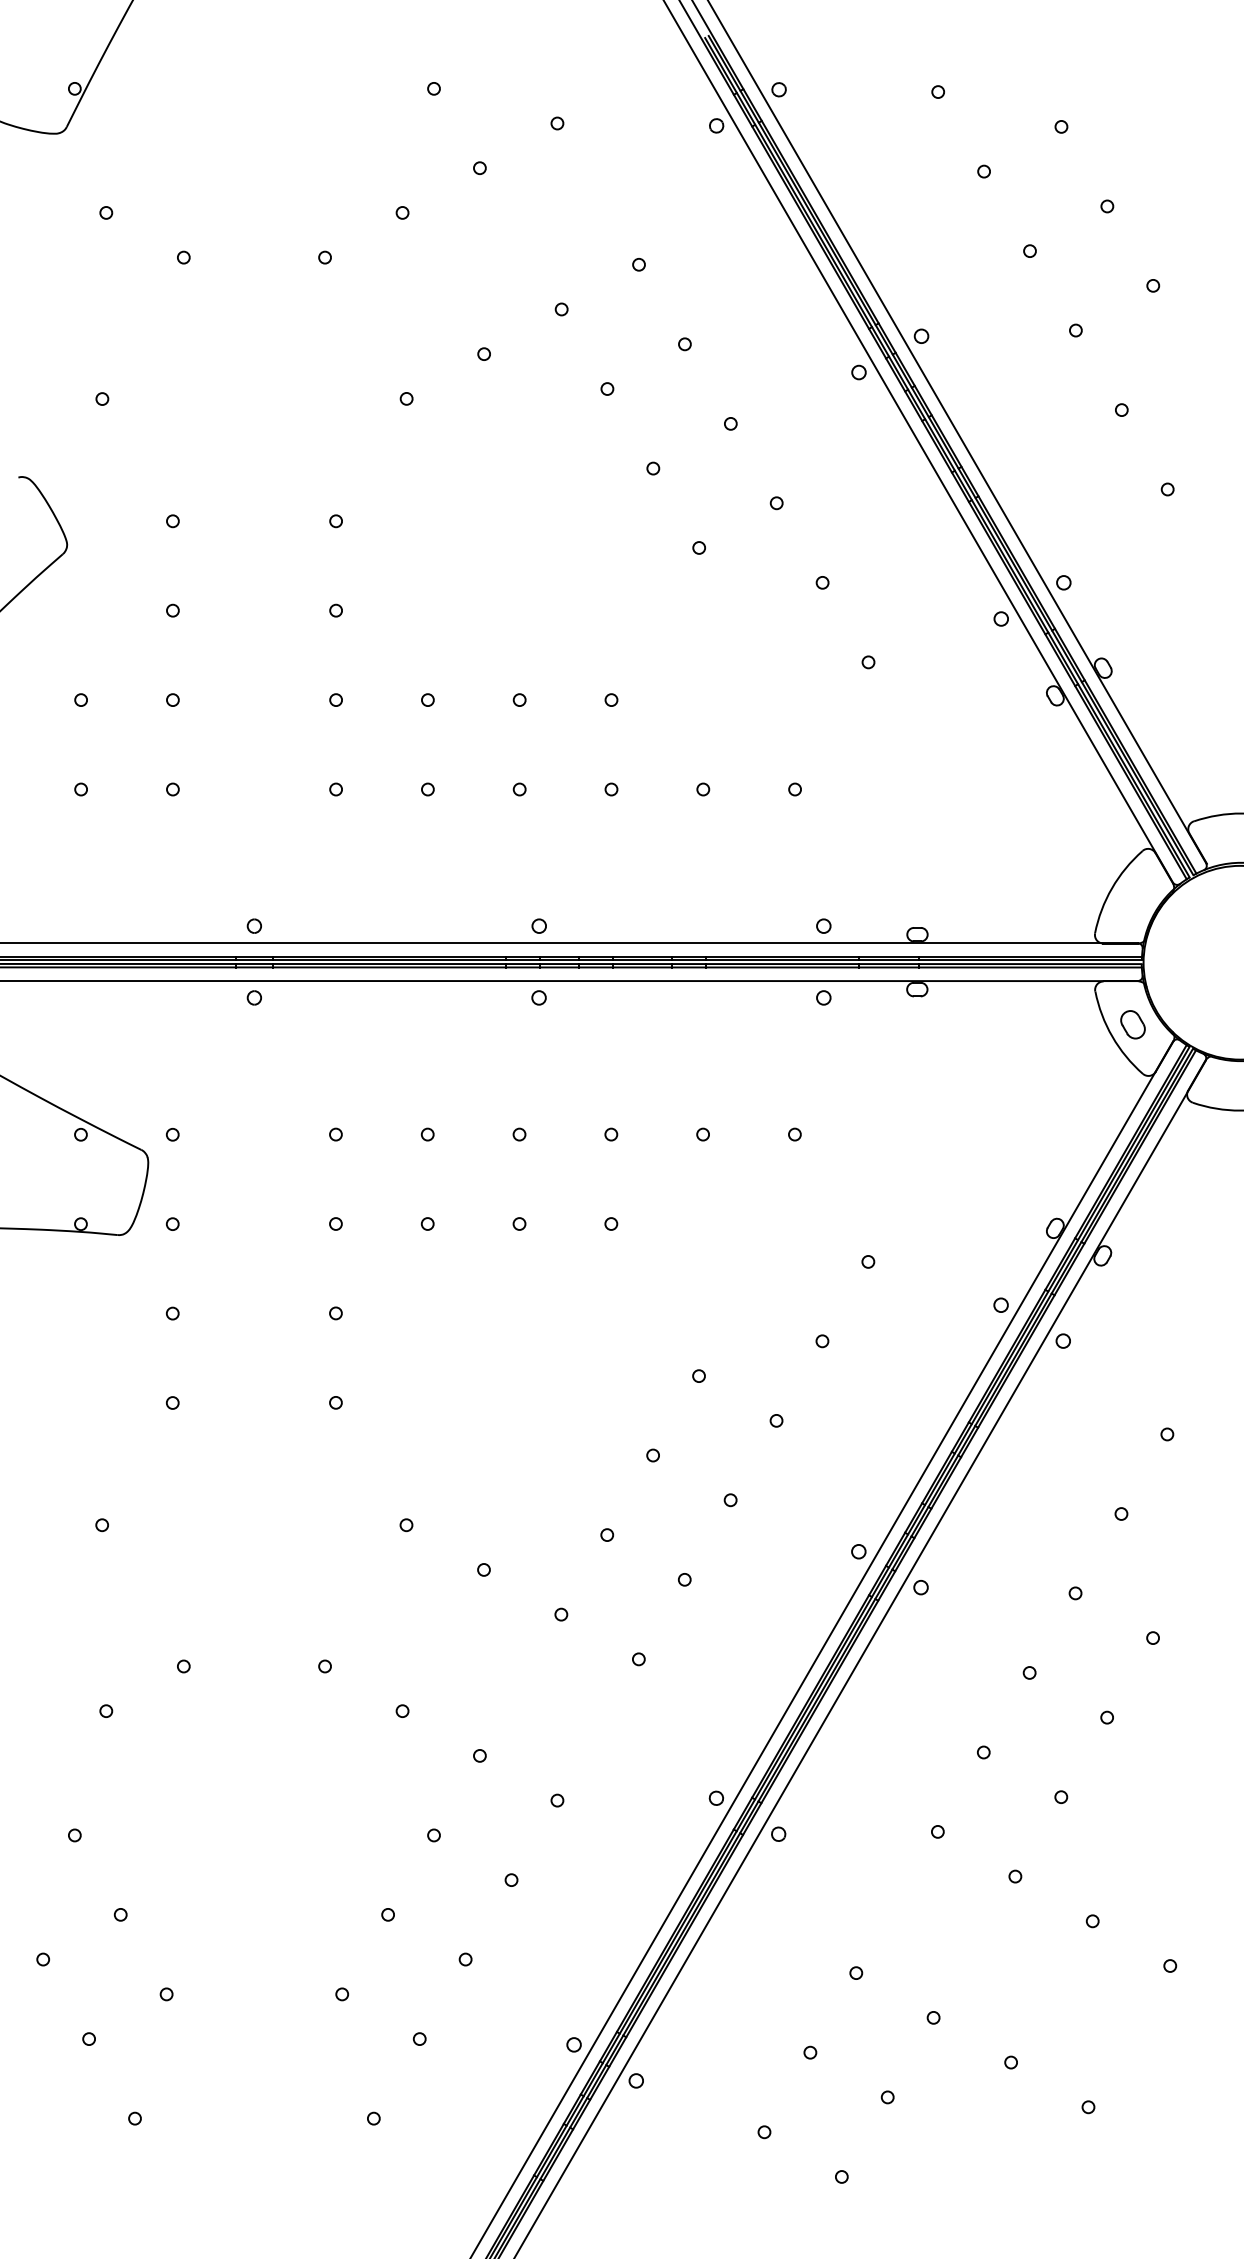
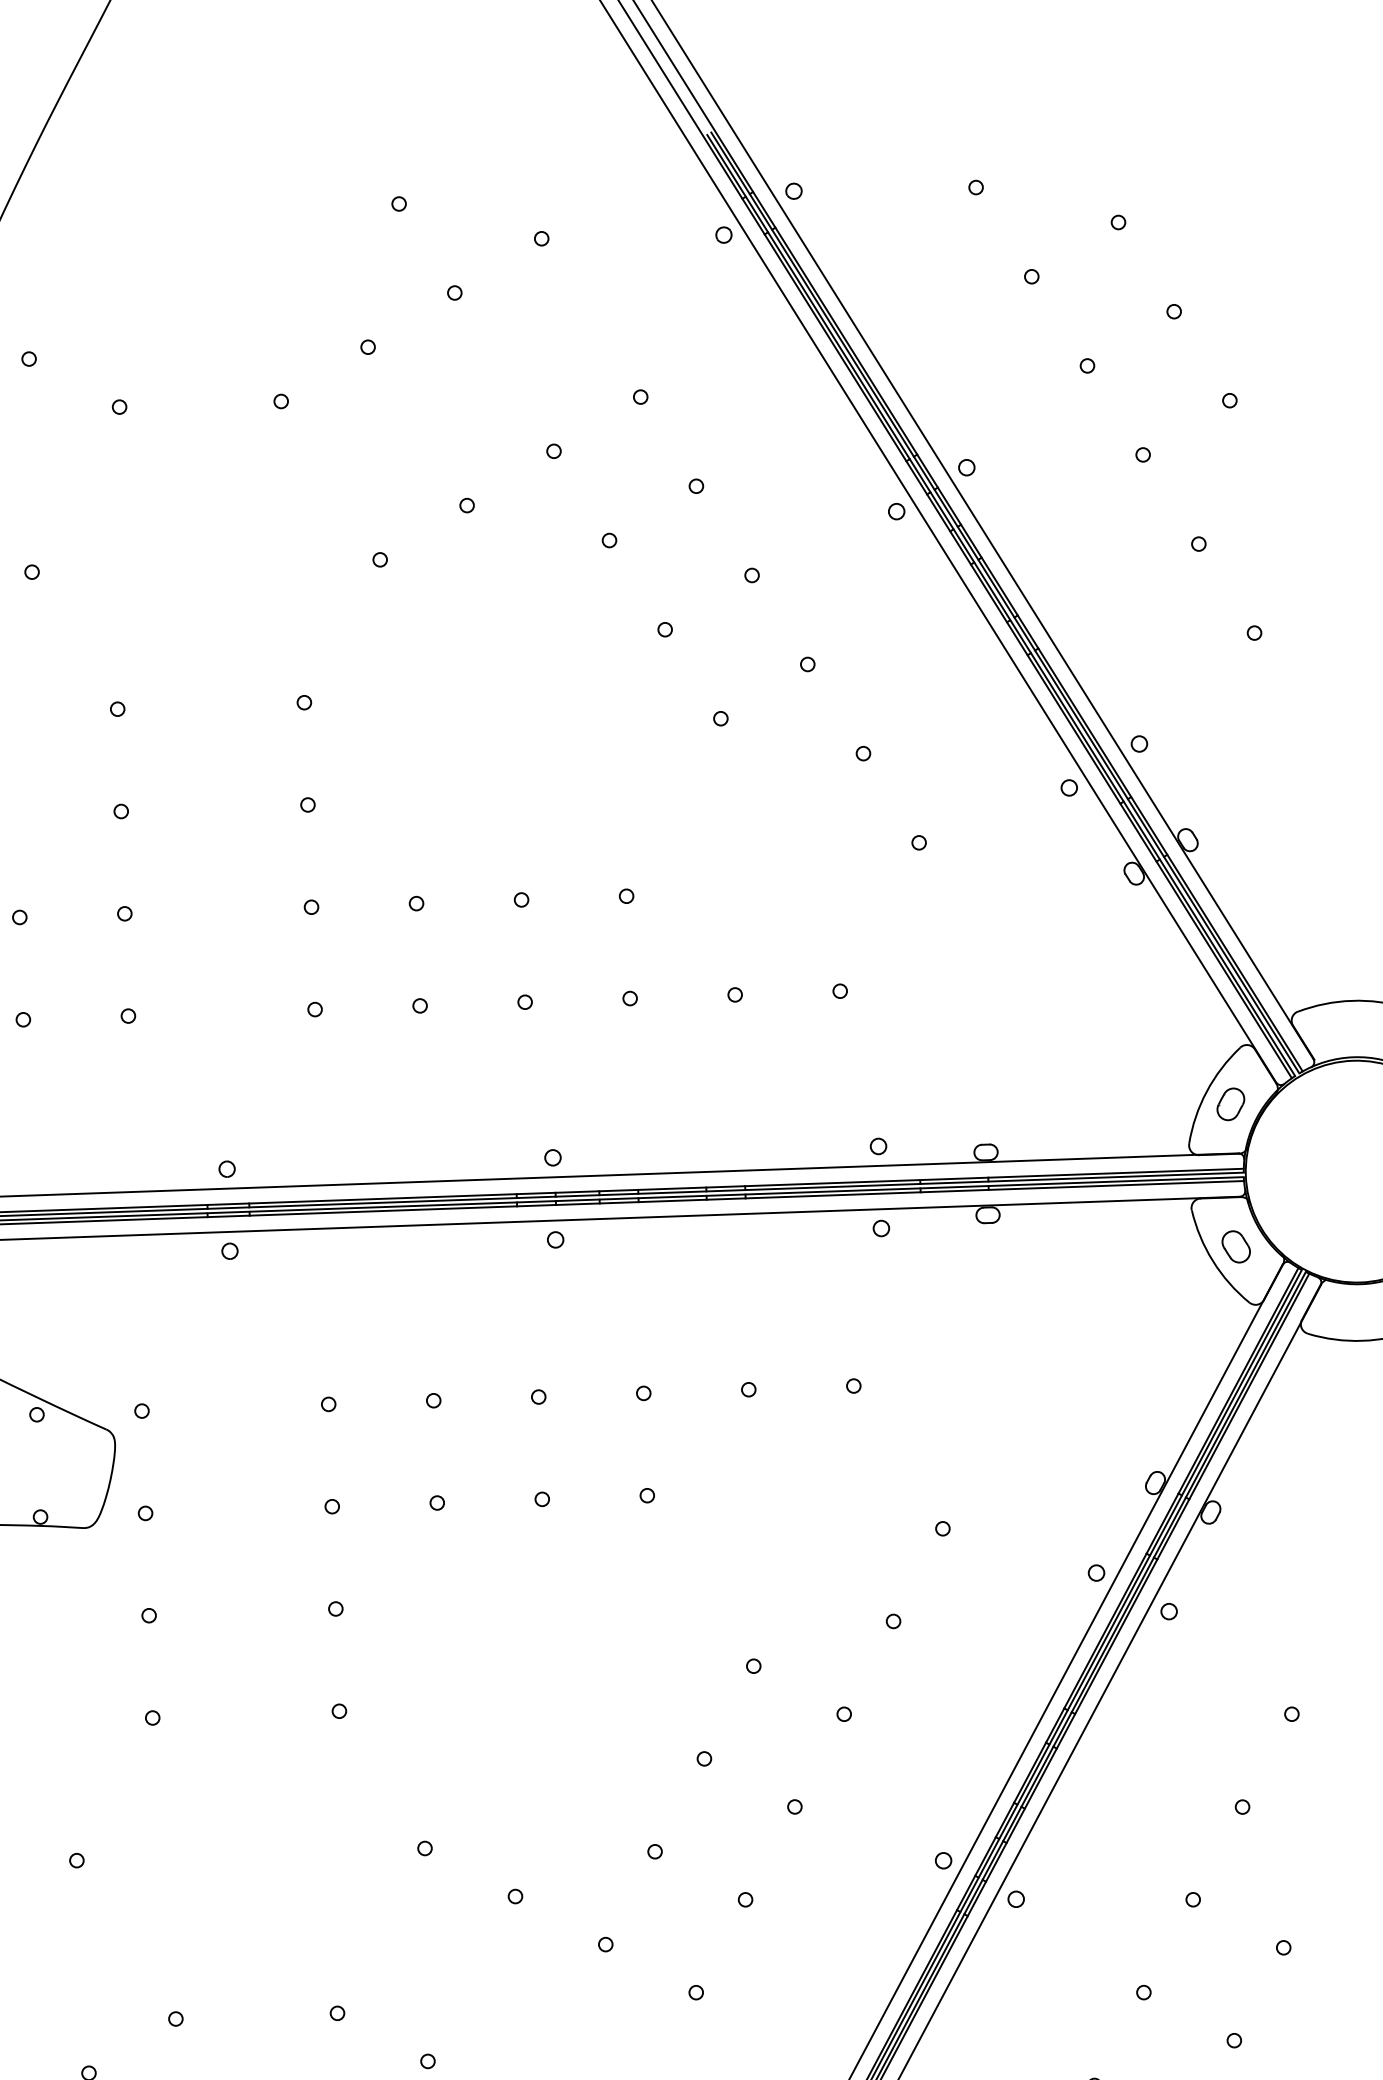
part: (1132, 899) -> (1230, 1103), added

